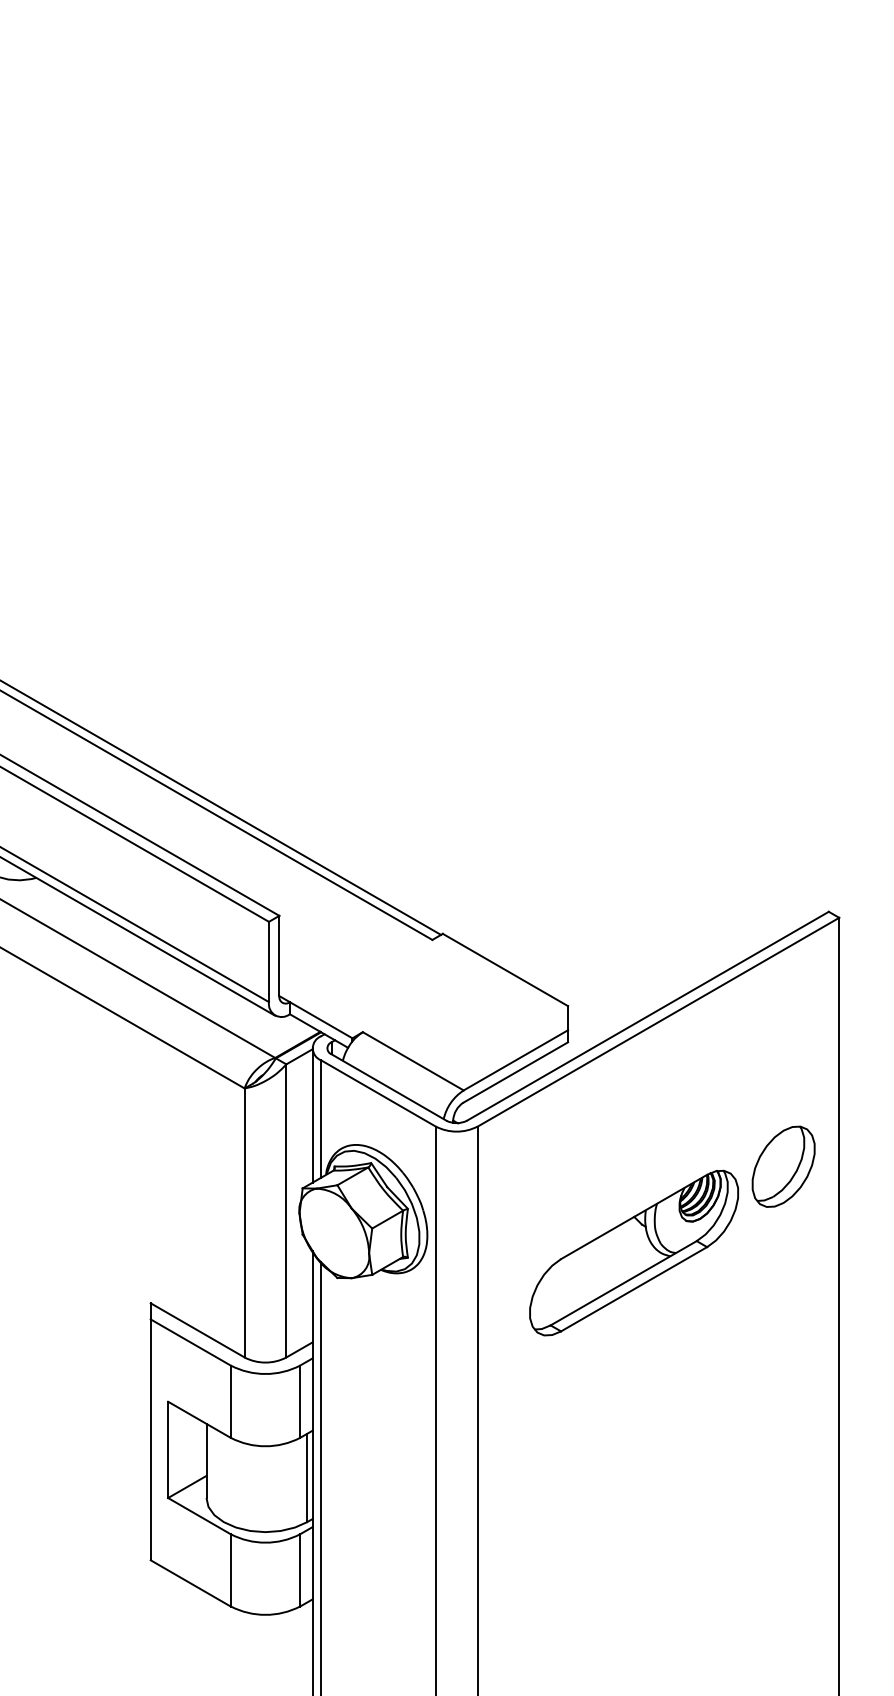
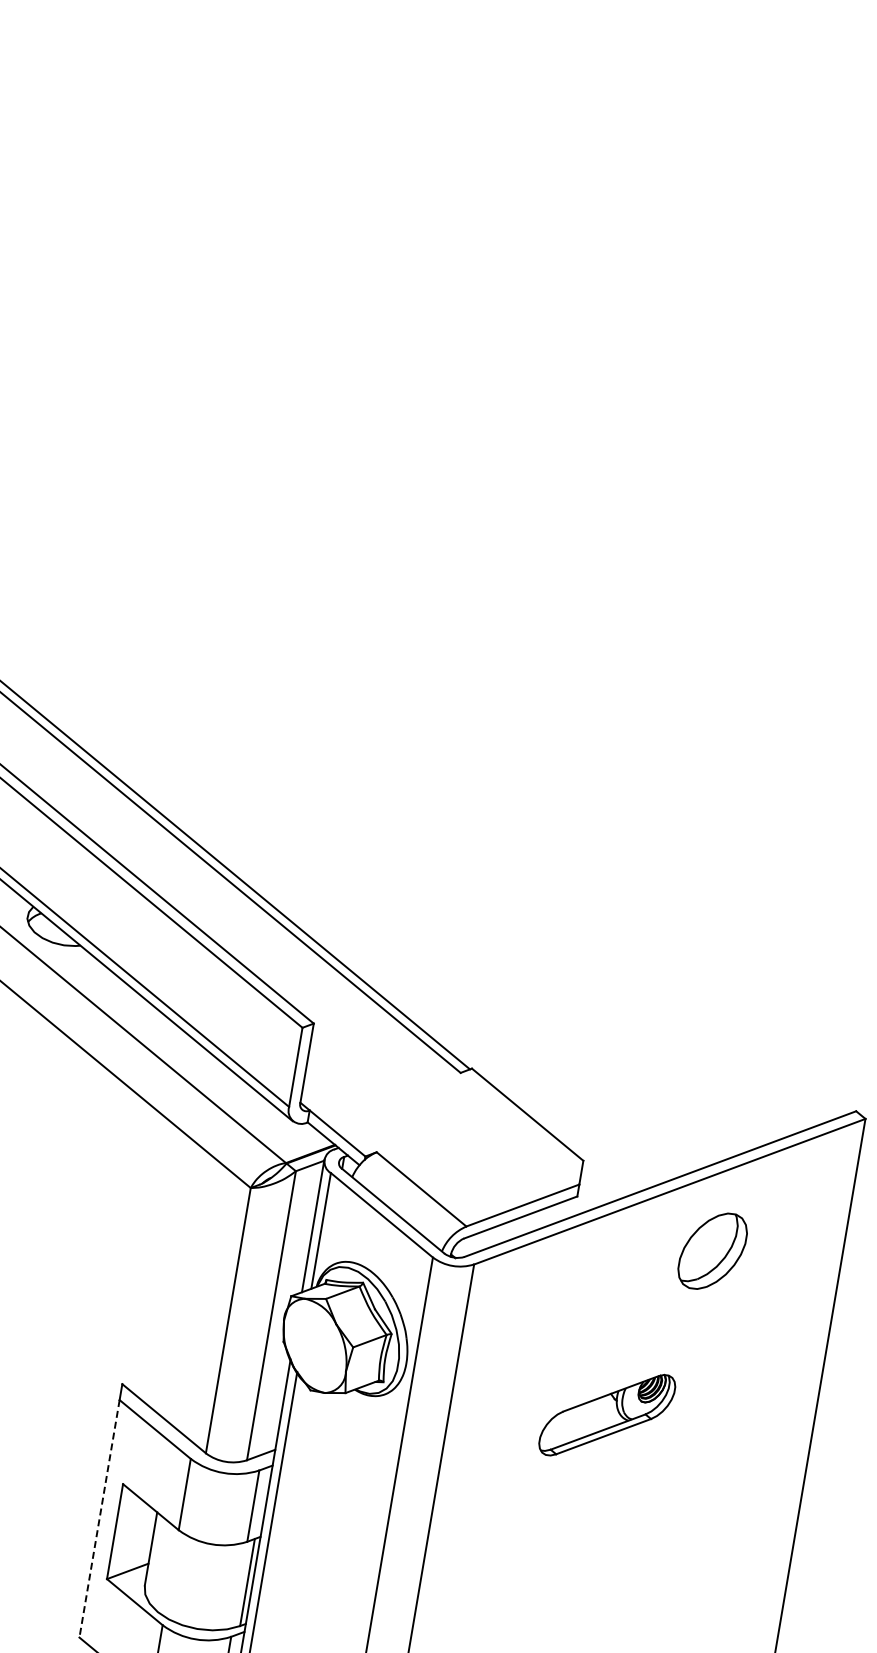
part: (783, 1166) -> (712, 1250), moved
part: (633, 1252) -> (606, 1414), size x0.6
line: (150, 1440) -> (99, 1519), solid -> dashed

